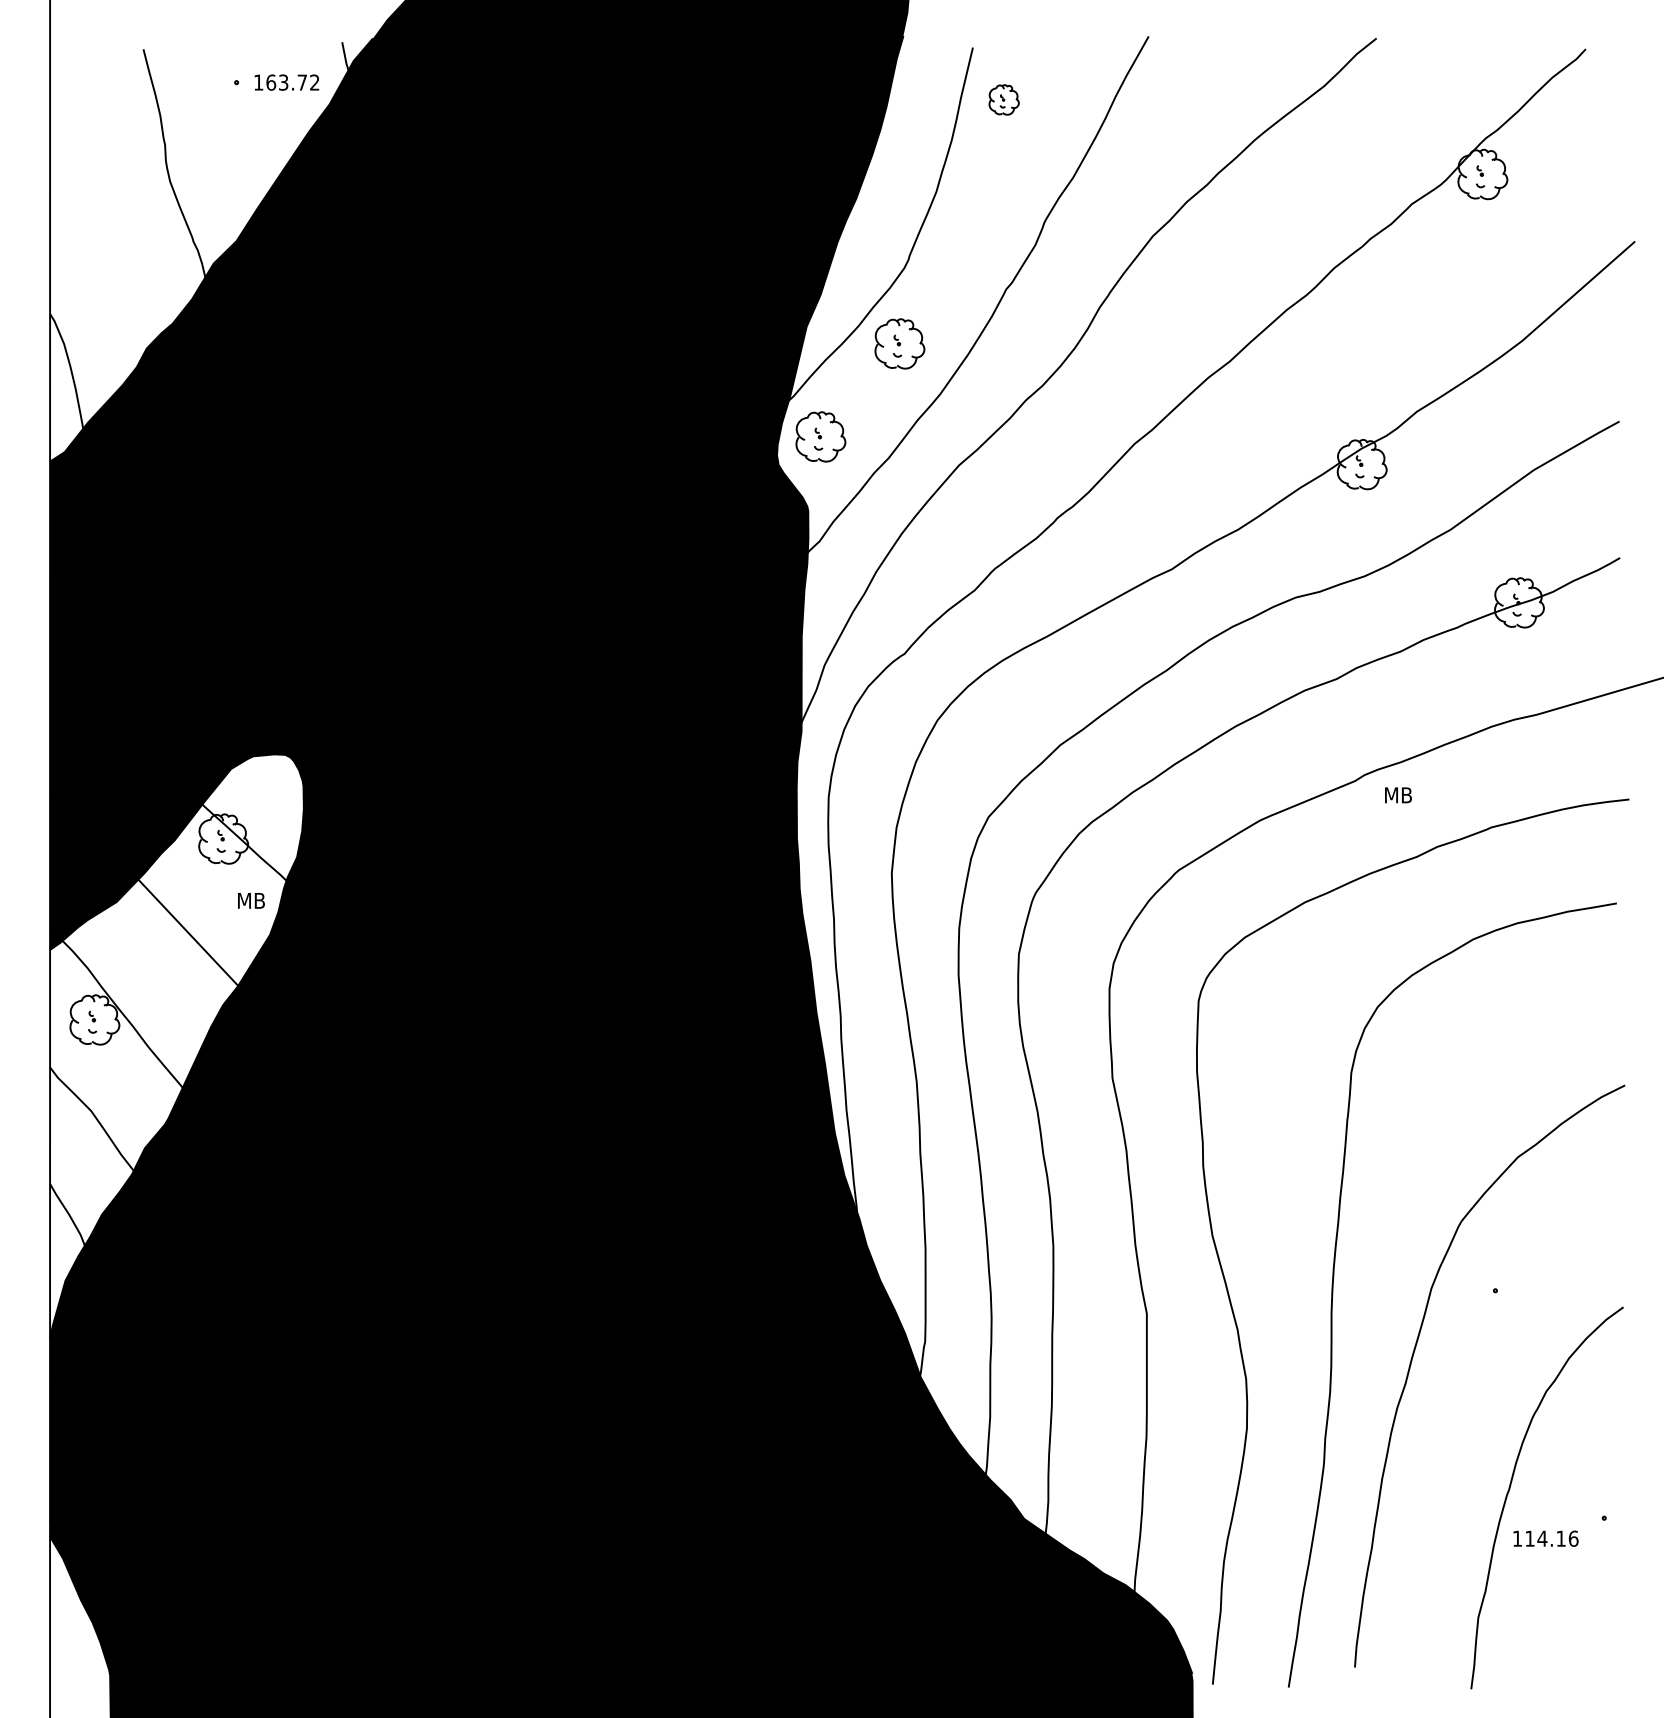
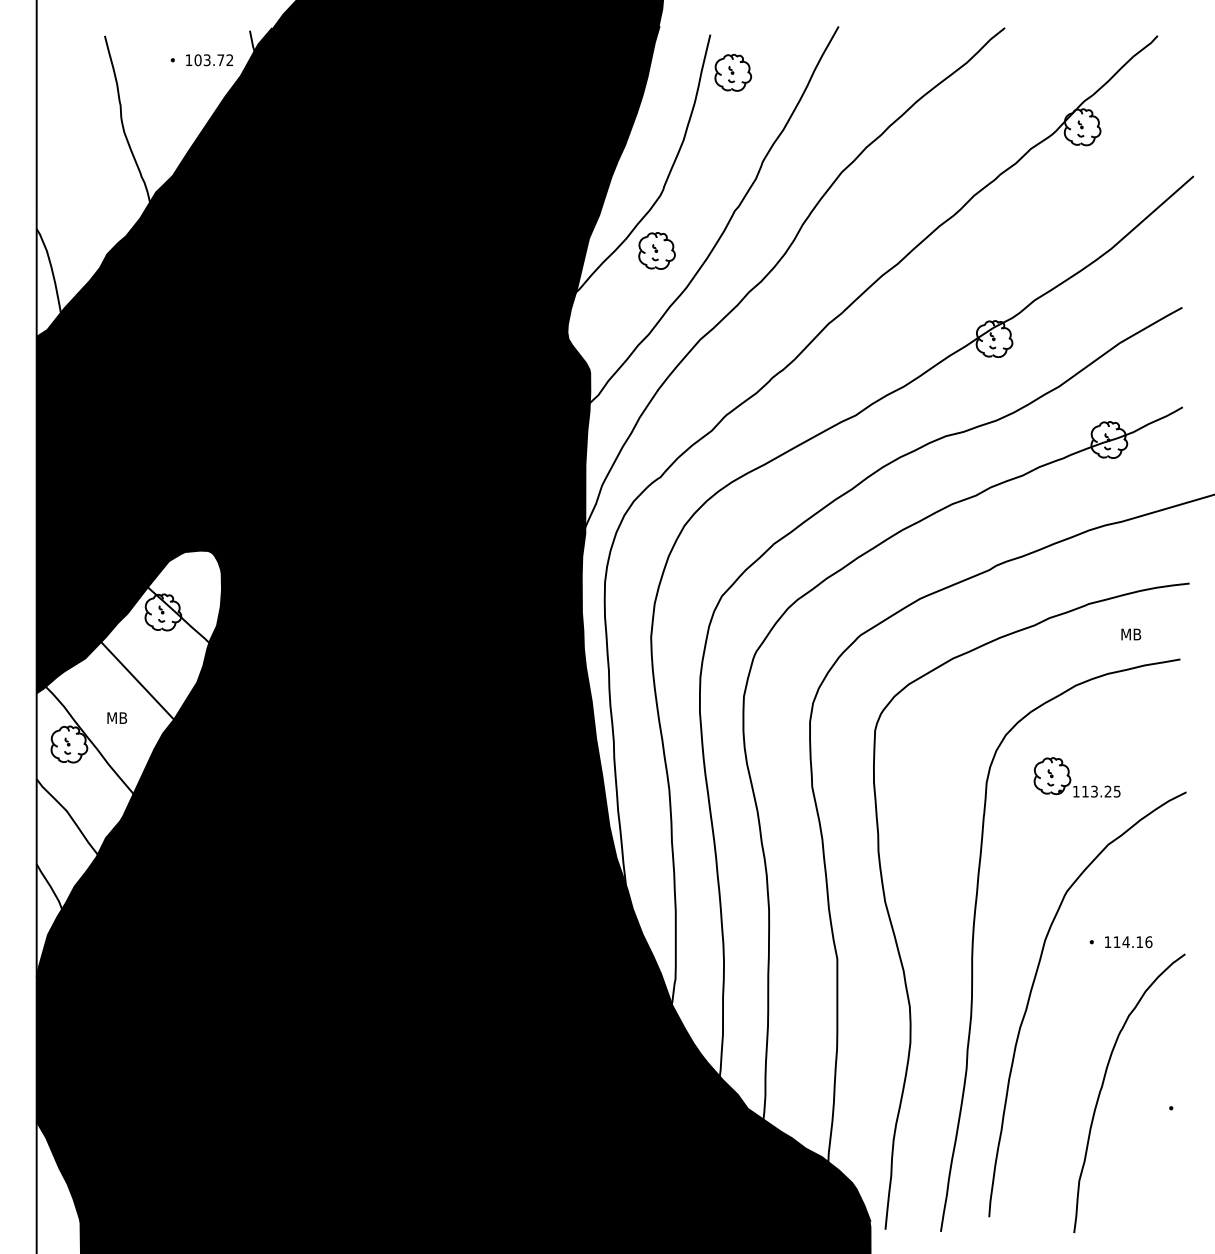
text: (271, 82) -> (198, 60), 163.72 -> 103.72
part: (1003, 99) -> (732, 72), size x1.67
part: (820, 436) -> (599, 318), removed
text: (1398, 795) -> (1131, 634), moved
text: (251, 900) -> (117, 717), moved
part: (1466, 1065) -> (1070, 777), added
text: (1545, 1538) -> (1128, 941), moved

